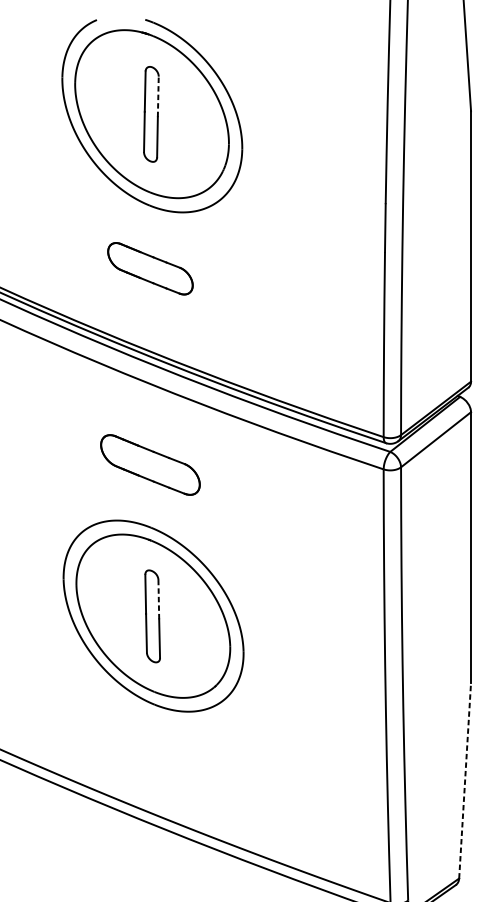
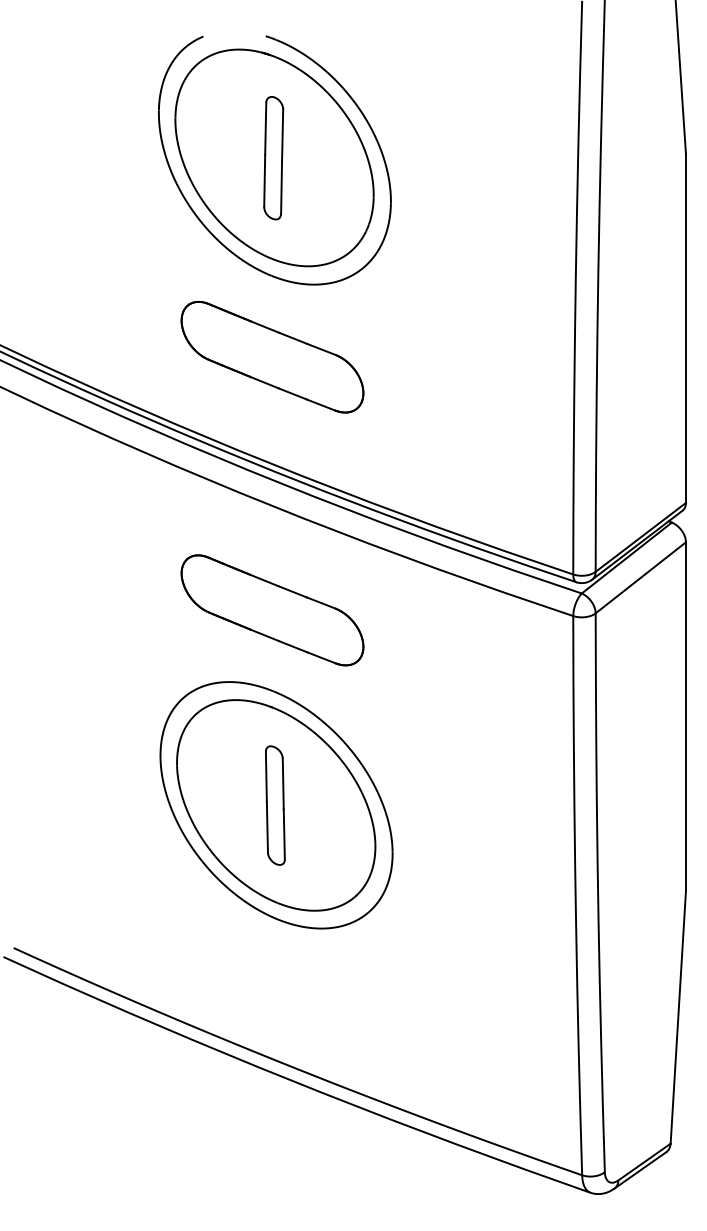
line: (158, 96) -> (282, 135), dashed -> solid
part: (150, 268) -> (272, 357), size x1.67
part: (150, 465) -> (272, 610), size x1.43
line: (158, 599) -> (283, 783), dashed -> solid
line: (465, 780) -> (678, 1017), dashed -> solid

